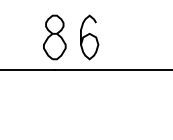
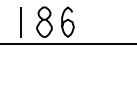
line: (19, 36) -> (20, 21), added

